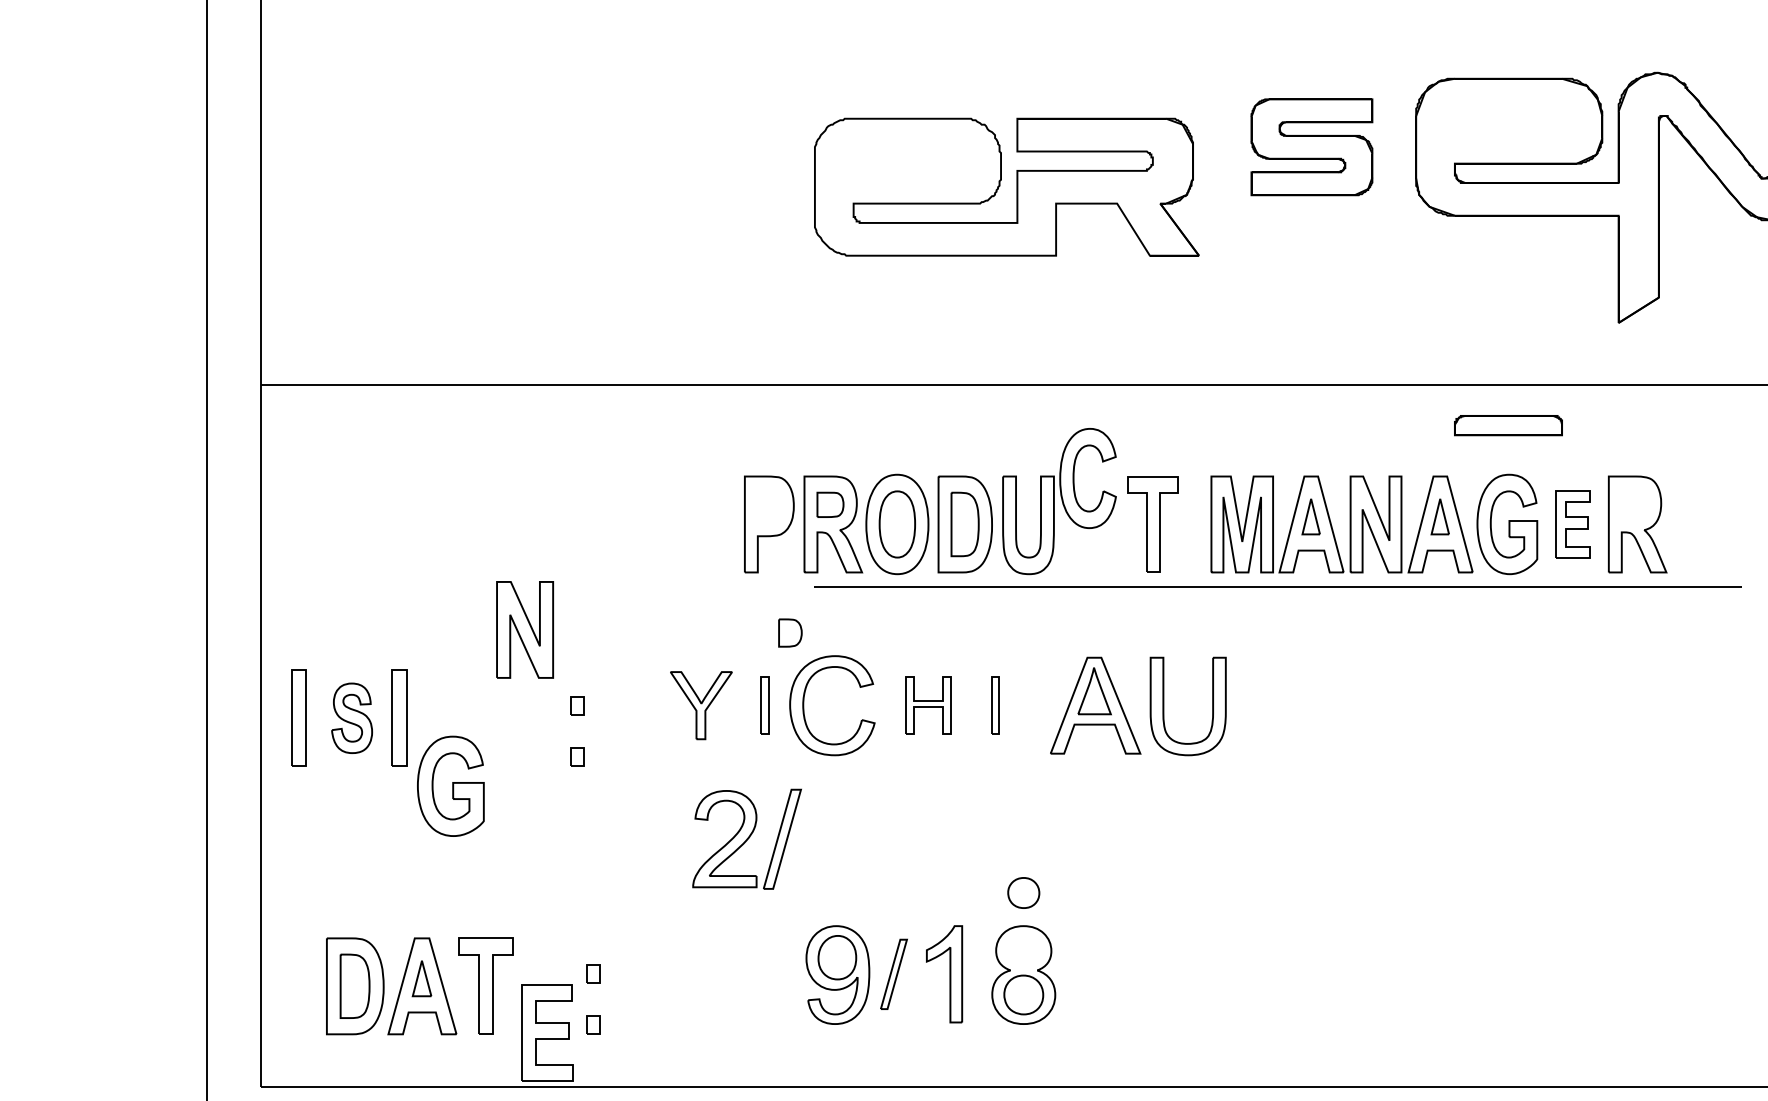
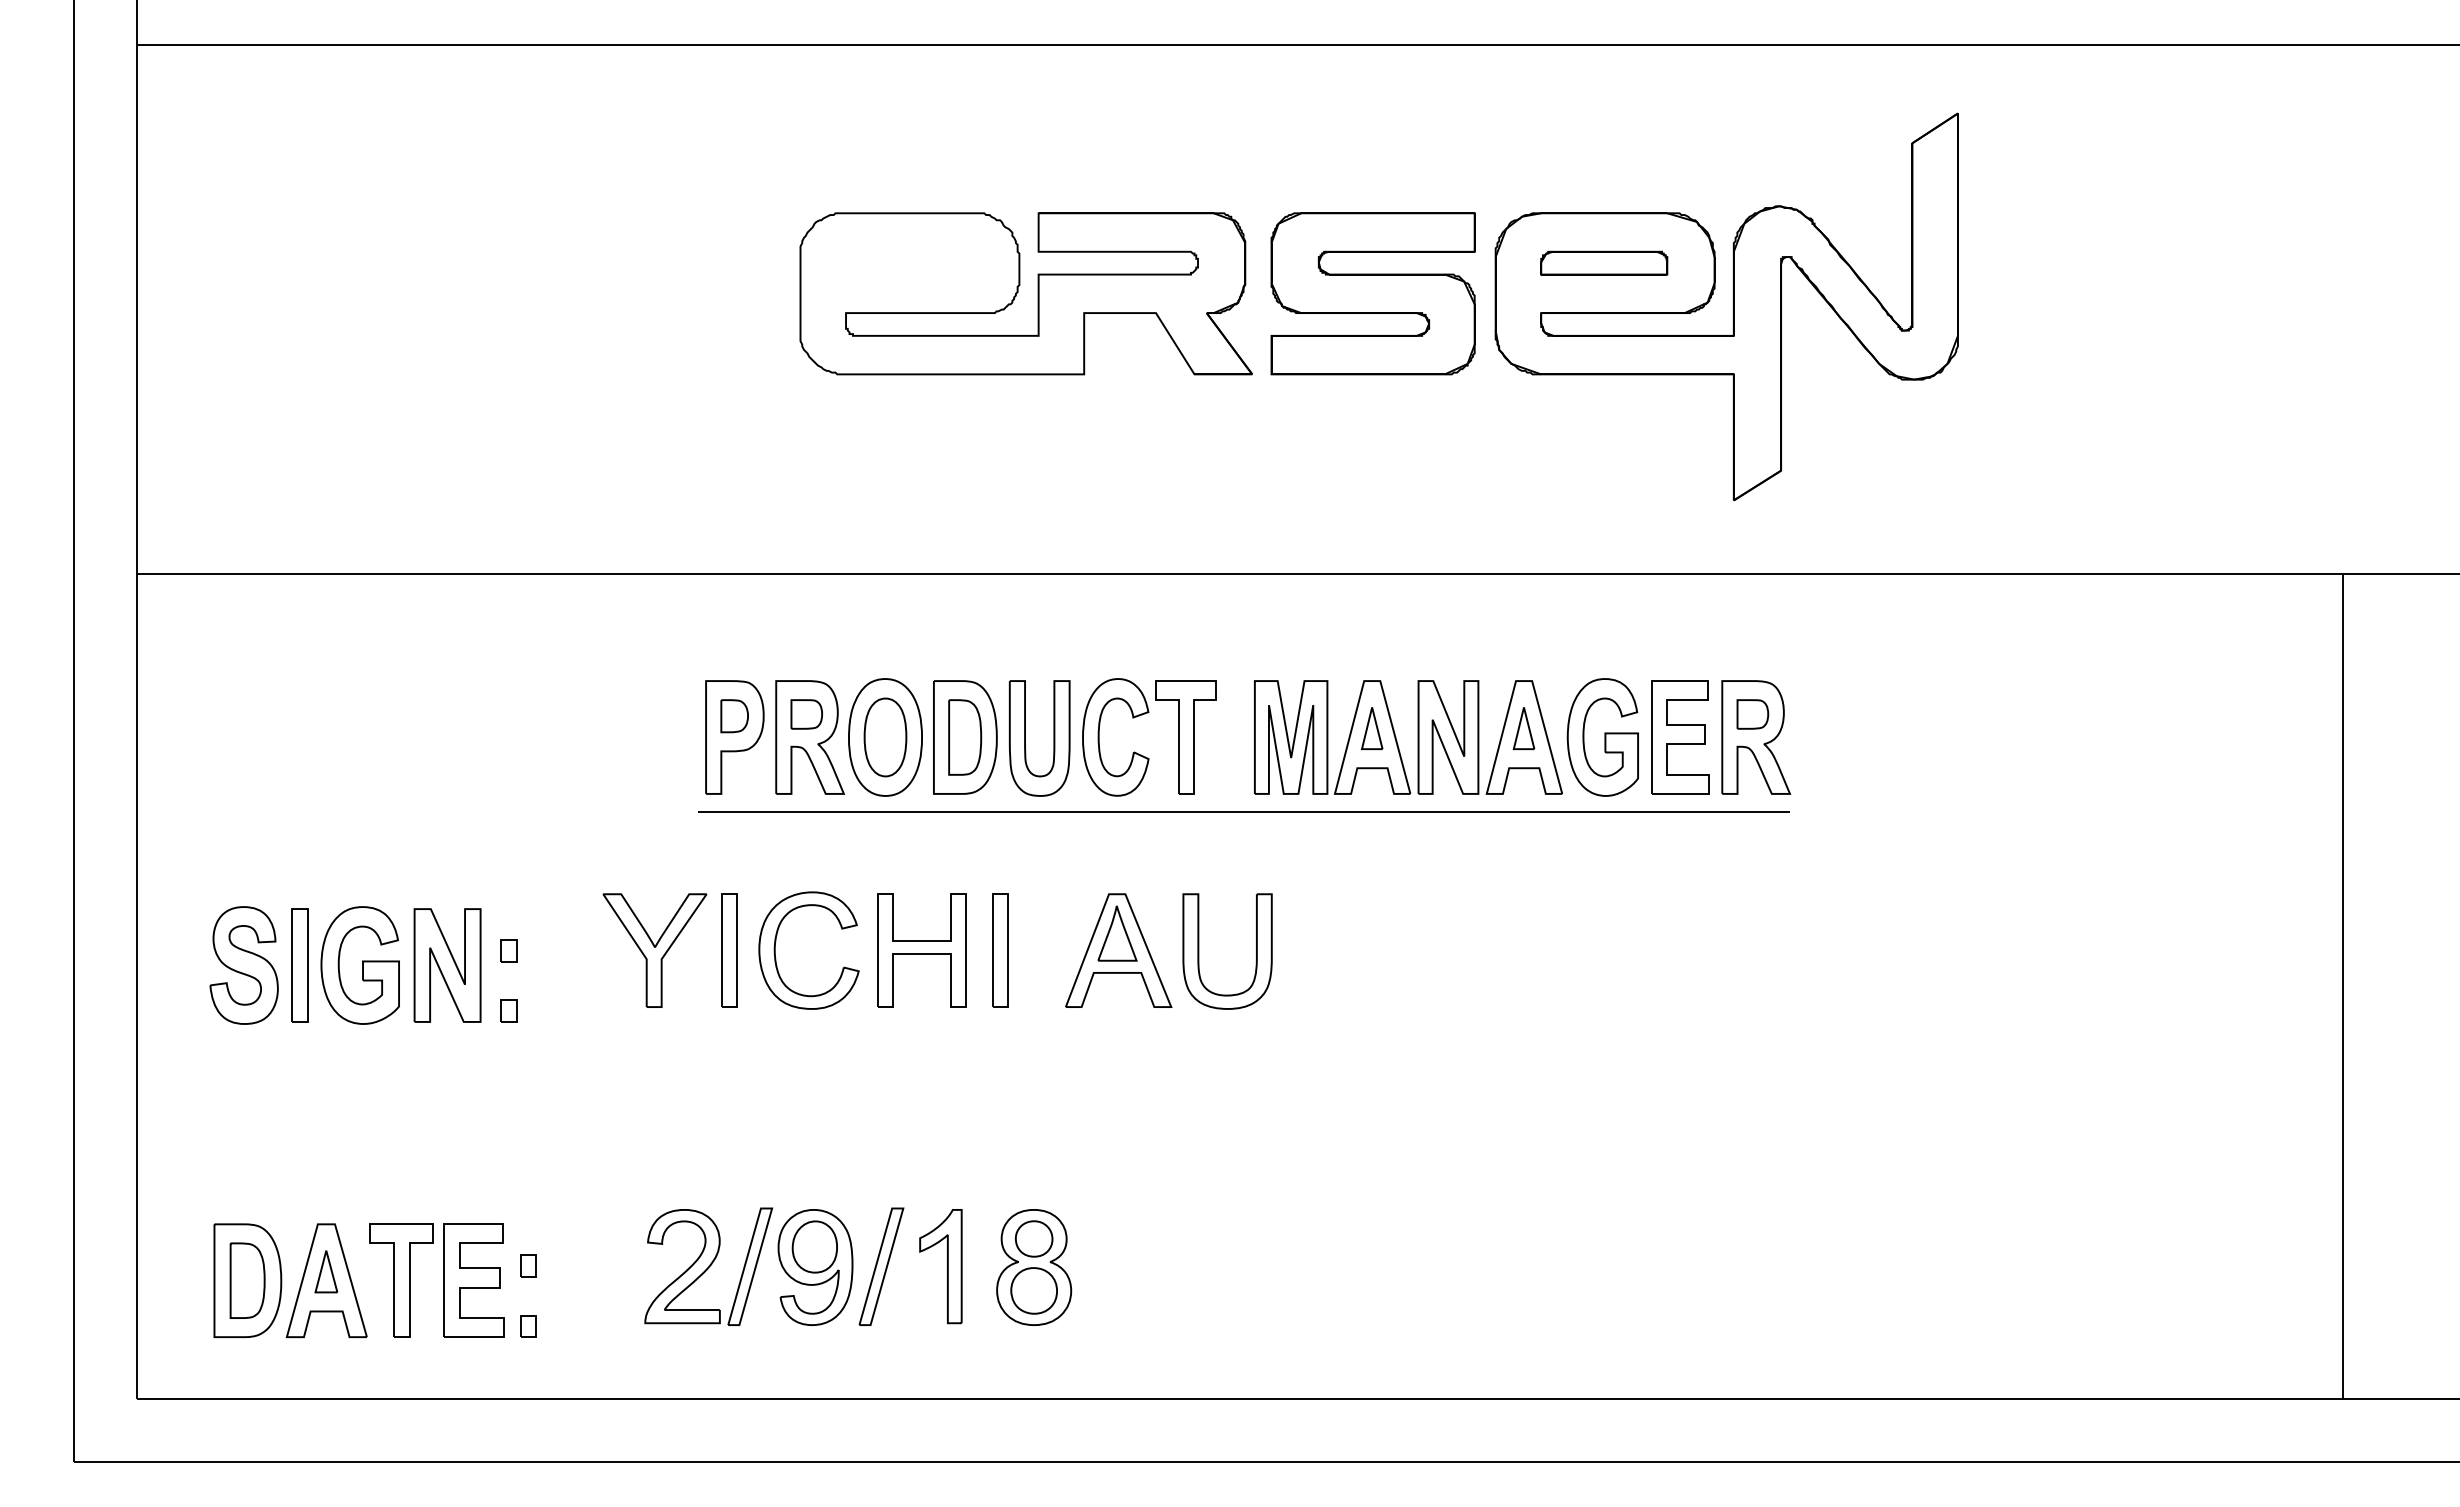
part: (1311, 146) -> (1372, 293), size x1.43
part: (1000, 186) -> (1018, 292), moved
part: (1508, 425) -> (1604, 262), moved
part: (1074, 478) -> (1099, 737), moved
part: (1634, 504) -> (1752, 714), added
part: (1573, 524) -> (1680, 737), size x1.43
line: (1277, 587) -> (1243, 811), moved
part: (525, 629) -> (447, 965), moved
part: (790, 633) -> (734, 716), moved
part: (701, 705) -> (654, 950), size x1.43
part: (764, 705) -> (729, 950), size x1.67
part: (928, 705) -> (921, 950), size x1.67
part: (995, 705) -> (1000, 950), size x1.67
part: (298, 718) -> (181, 965), removed
part: (351, 718) -> (243, 965), size x1.43
part: (450, 786) -> (359, 965), moved
part: (746, 839) -> (708, 1266), moved
part: (1024, 892) -> (1034, 1238), moved
part: (893, 974) -> (881, 1266), size x1.43
part: (547, 1032) -> (473, 1280), moved

